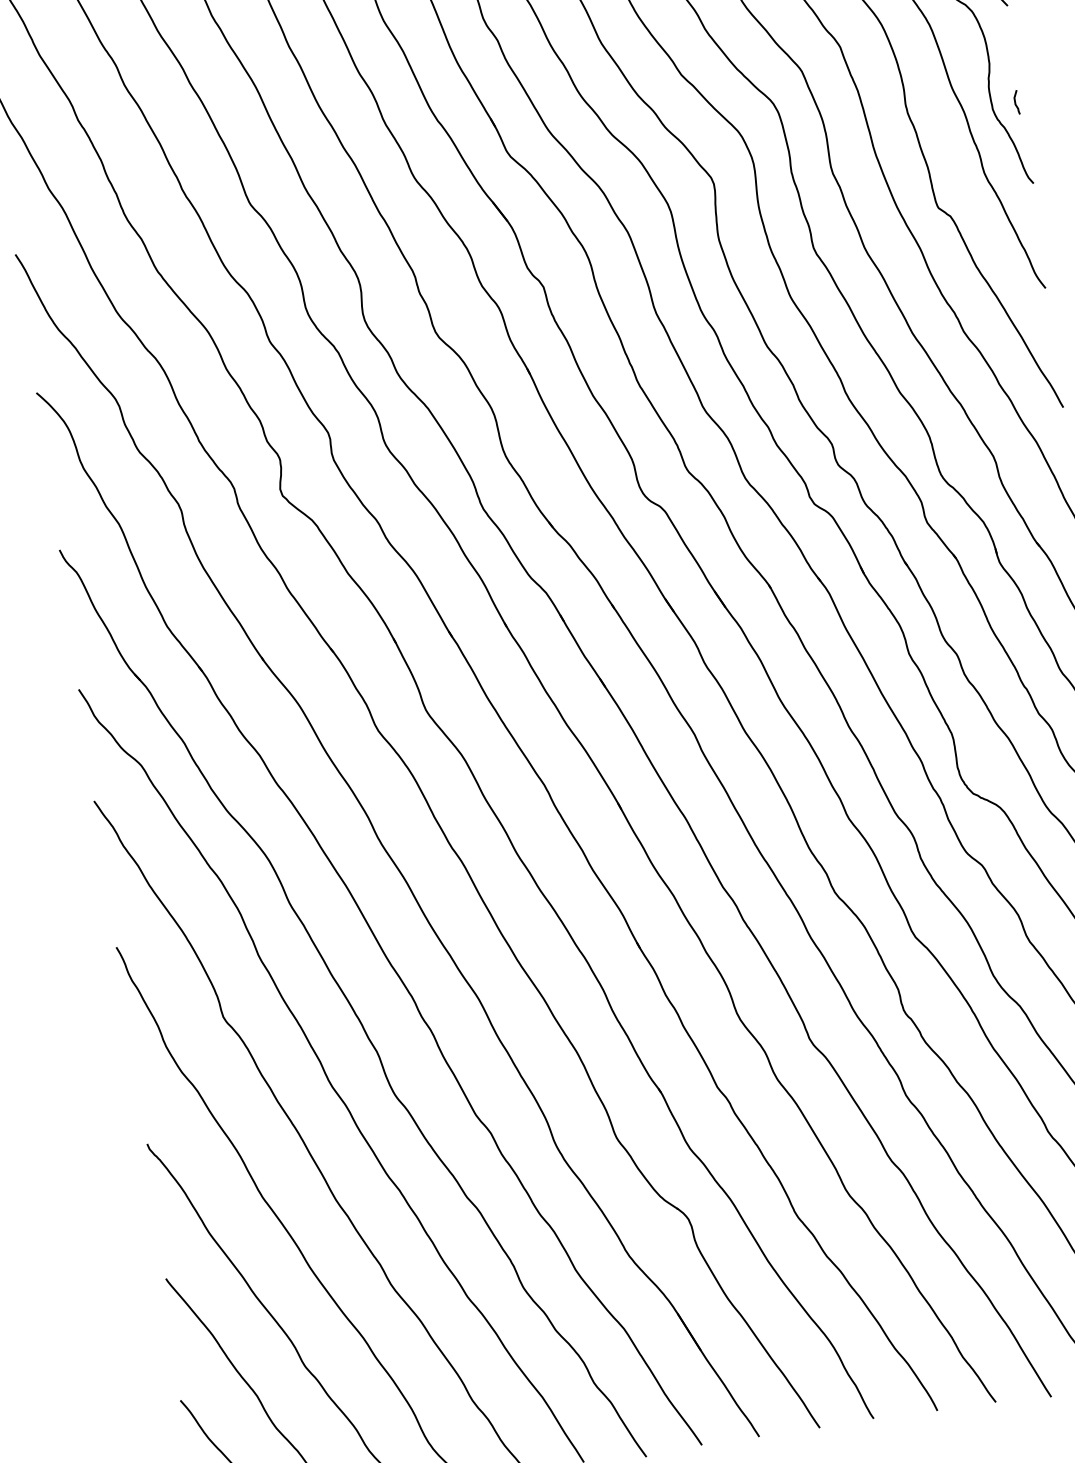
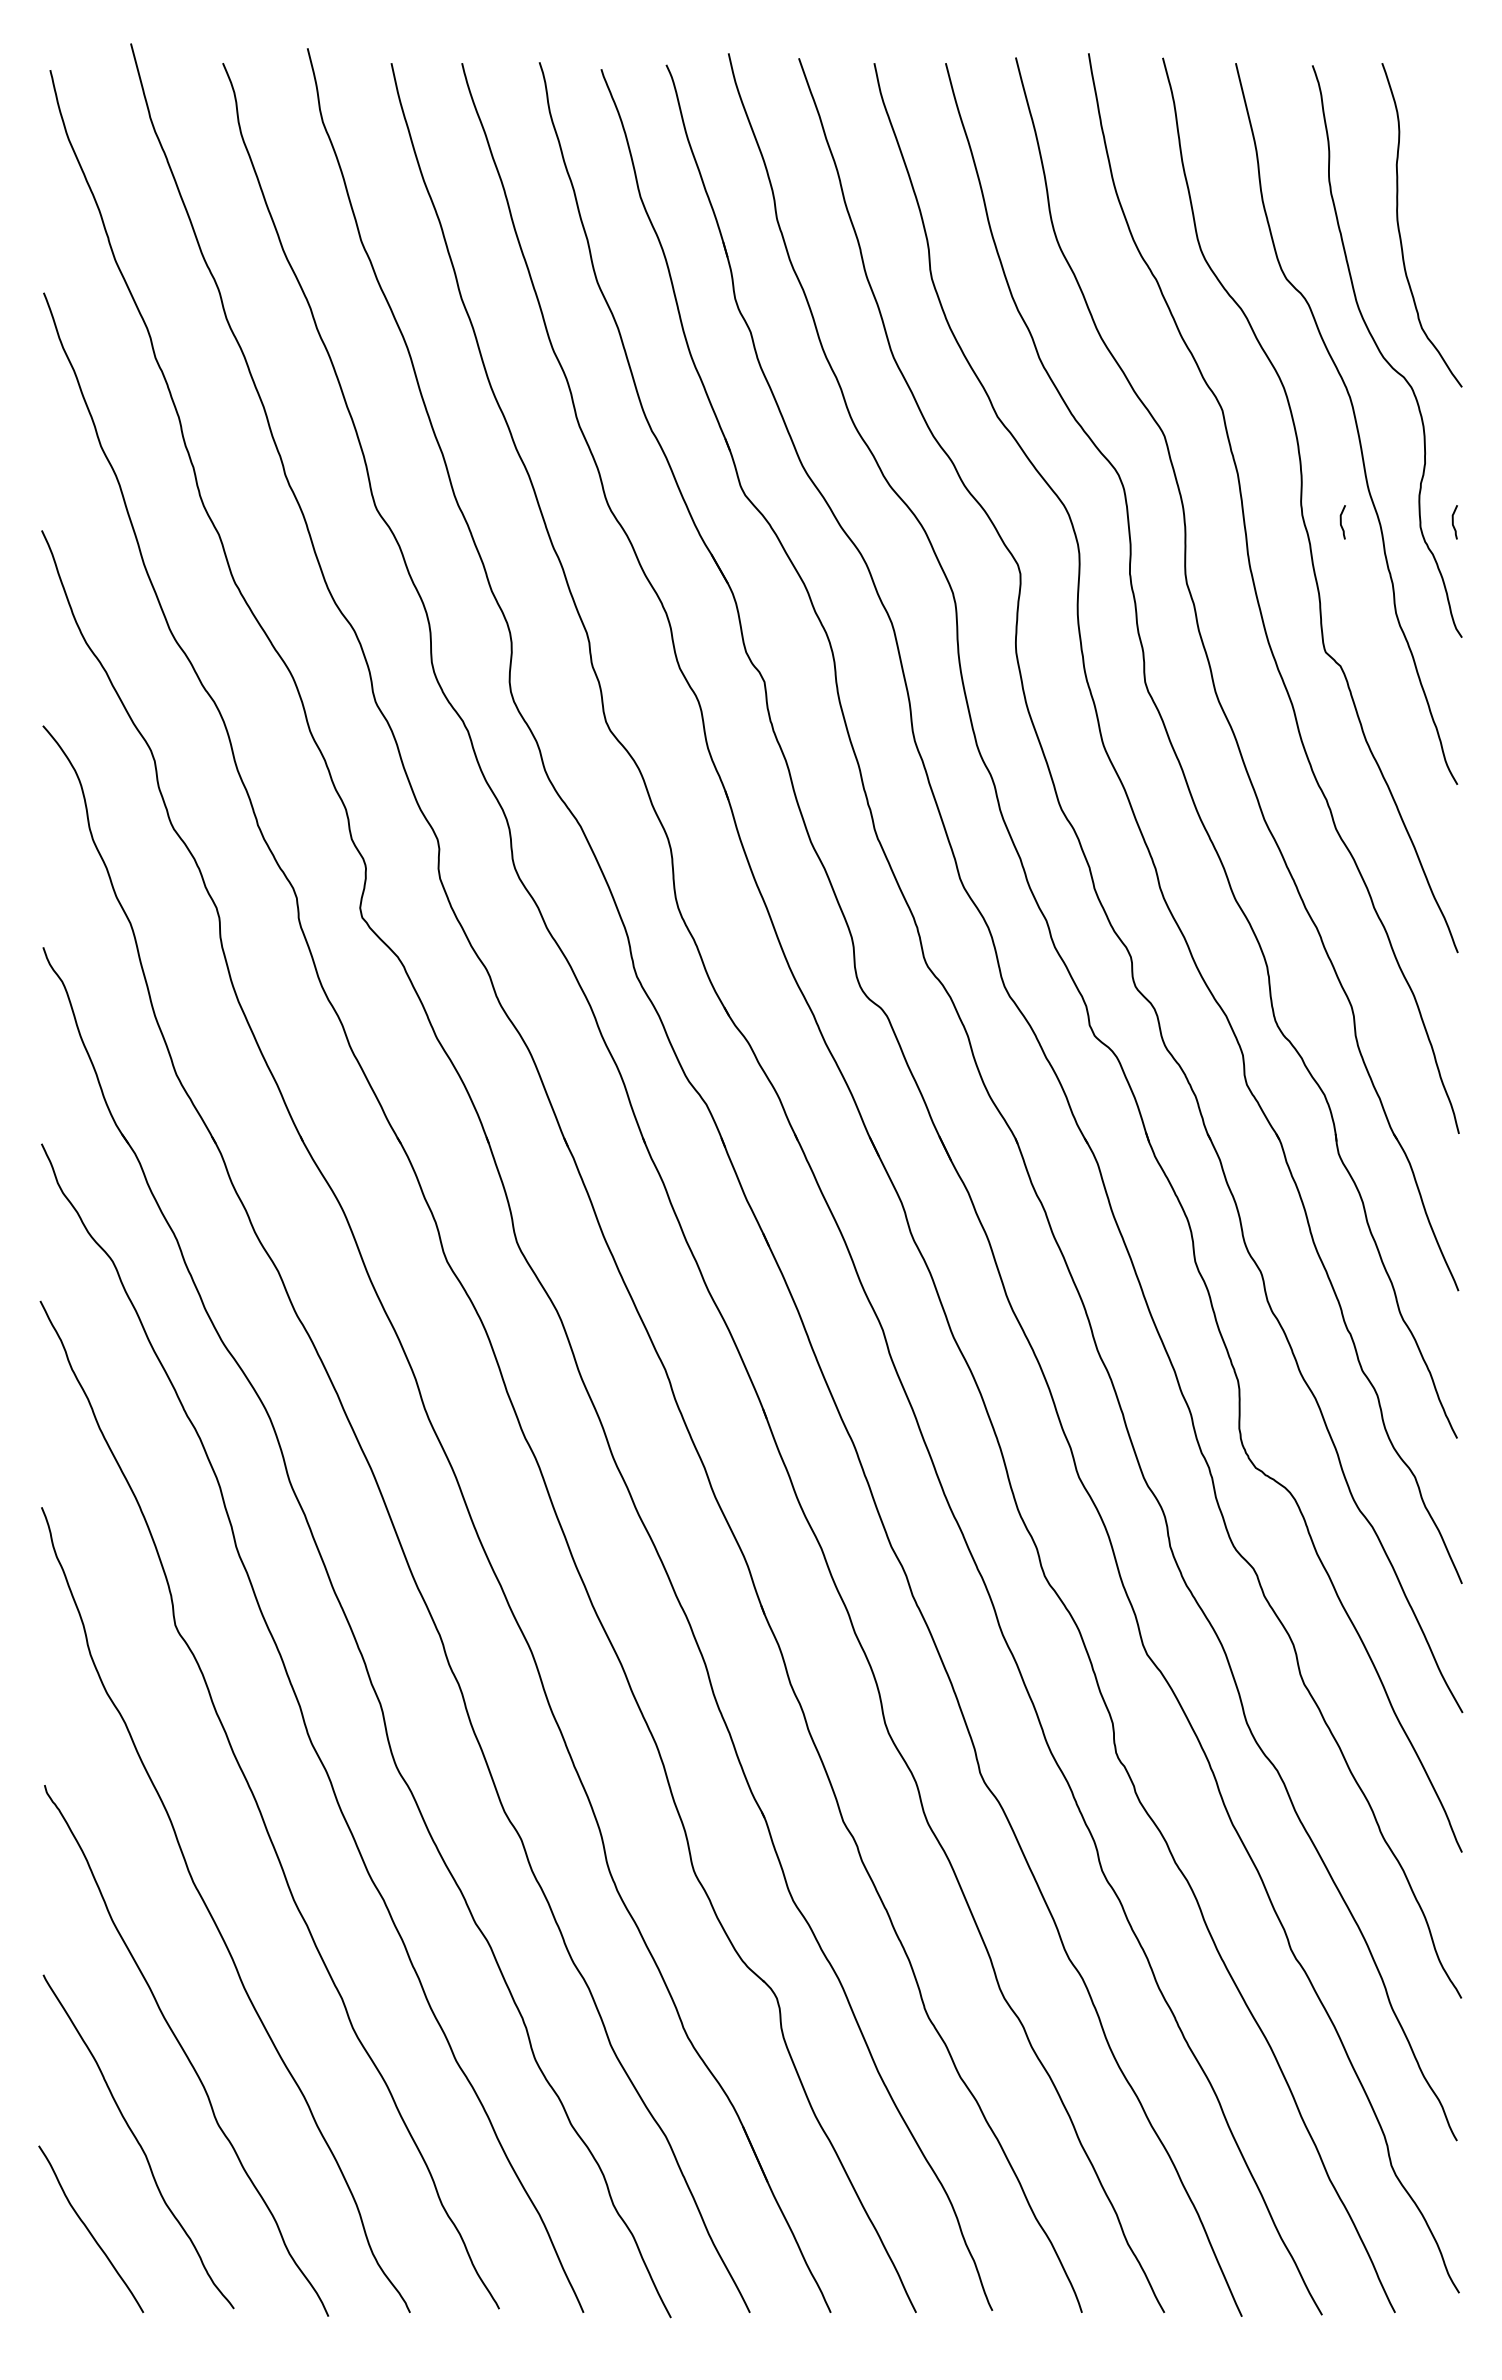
curve: (936, 114) -> (1341, 522), added

